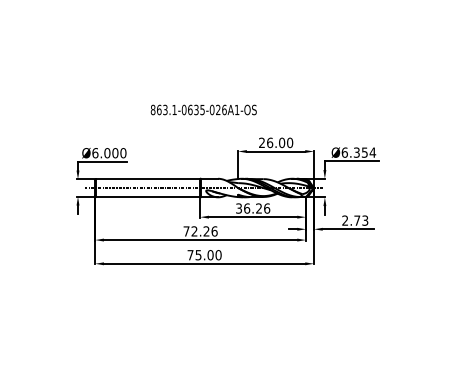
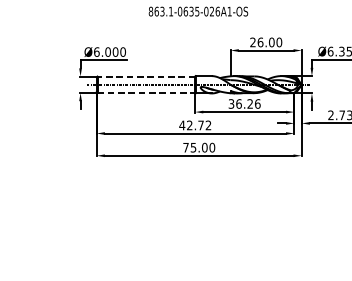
line: (147, 179) -> (145, 76), solid -> dashed
line: (148, 196) -> (146, 92), solid -> dashed
text: (200, 231) -> (195, 125), 72.26 -> 42.72

